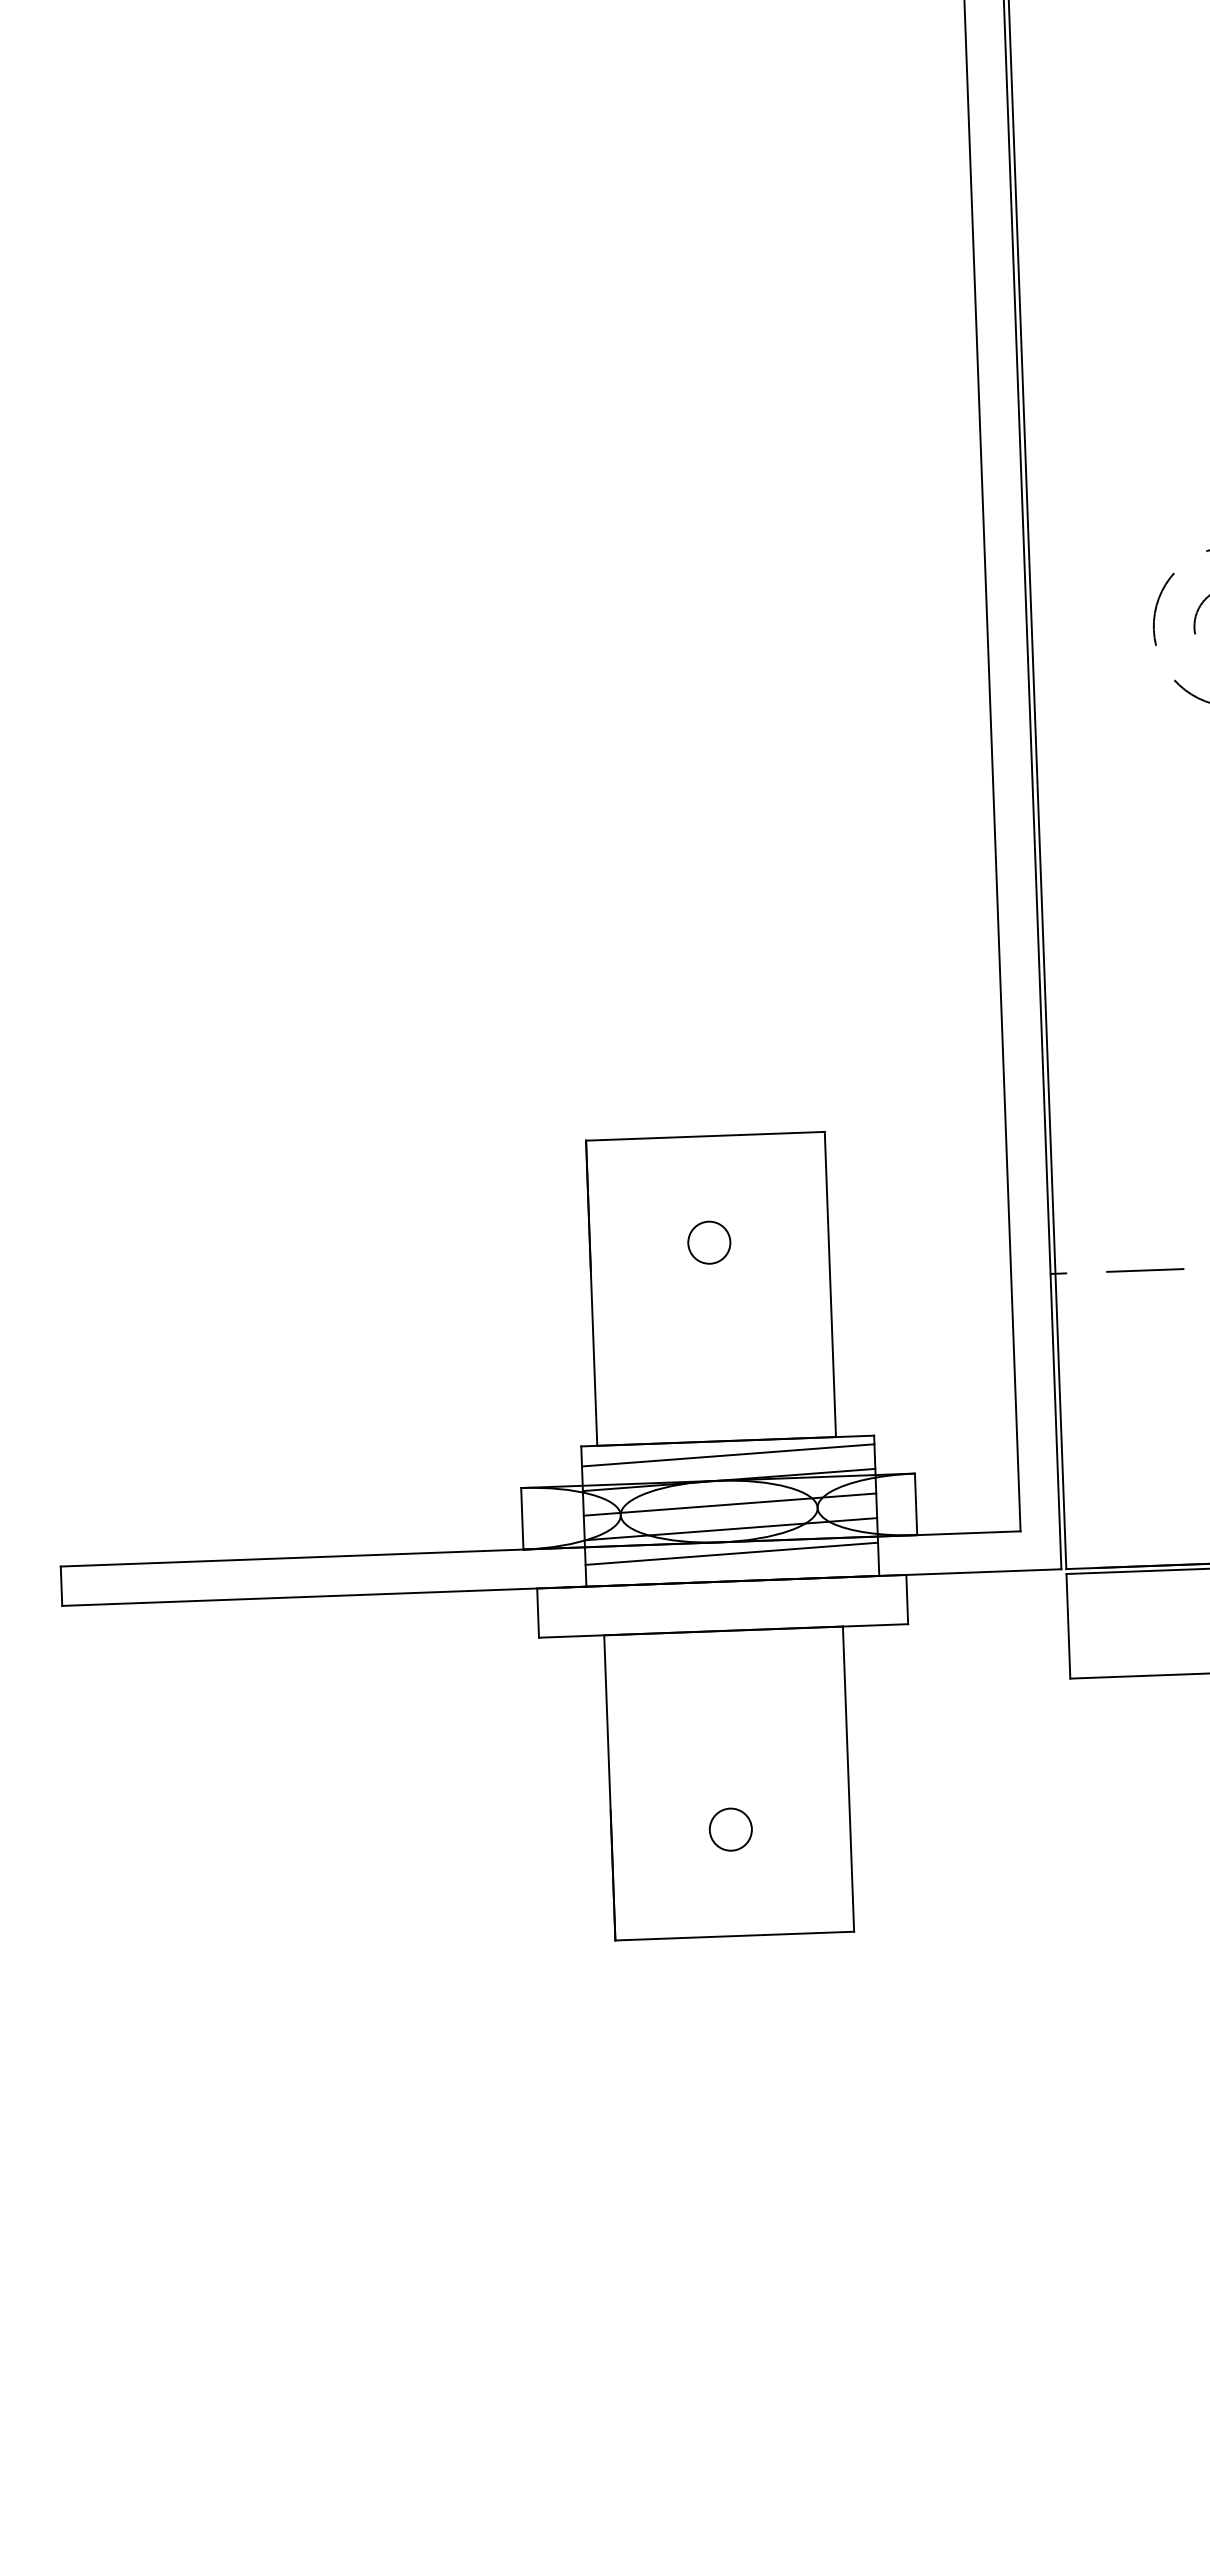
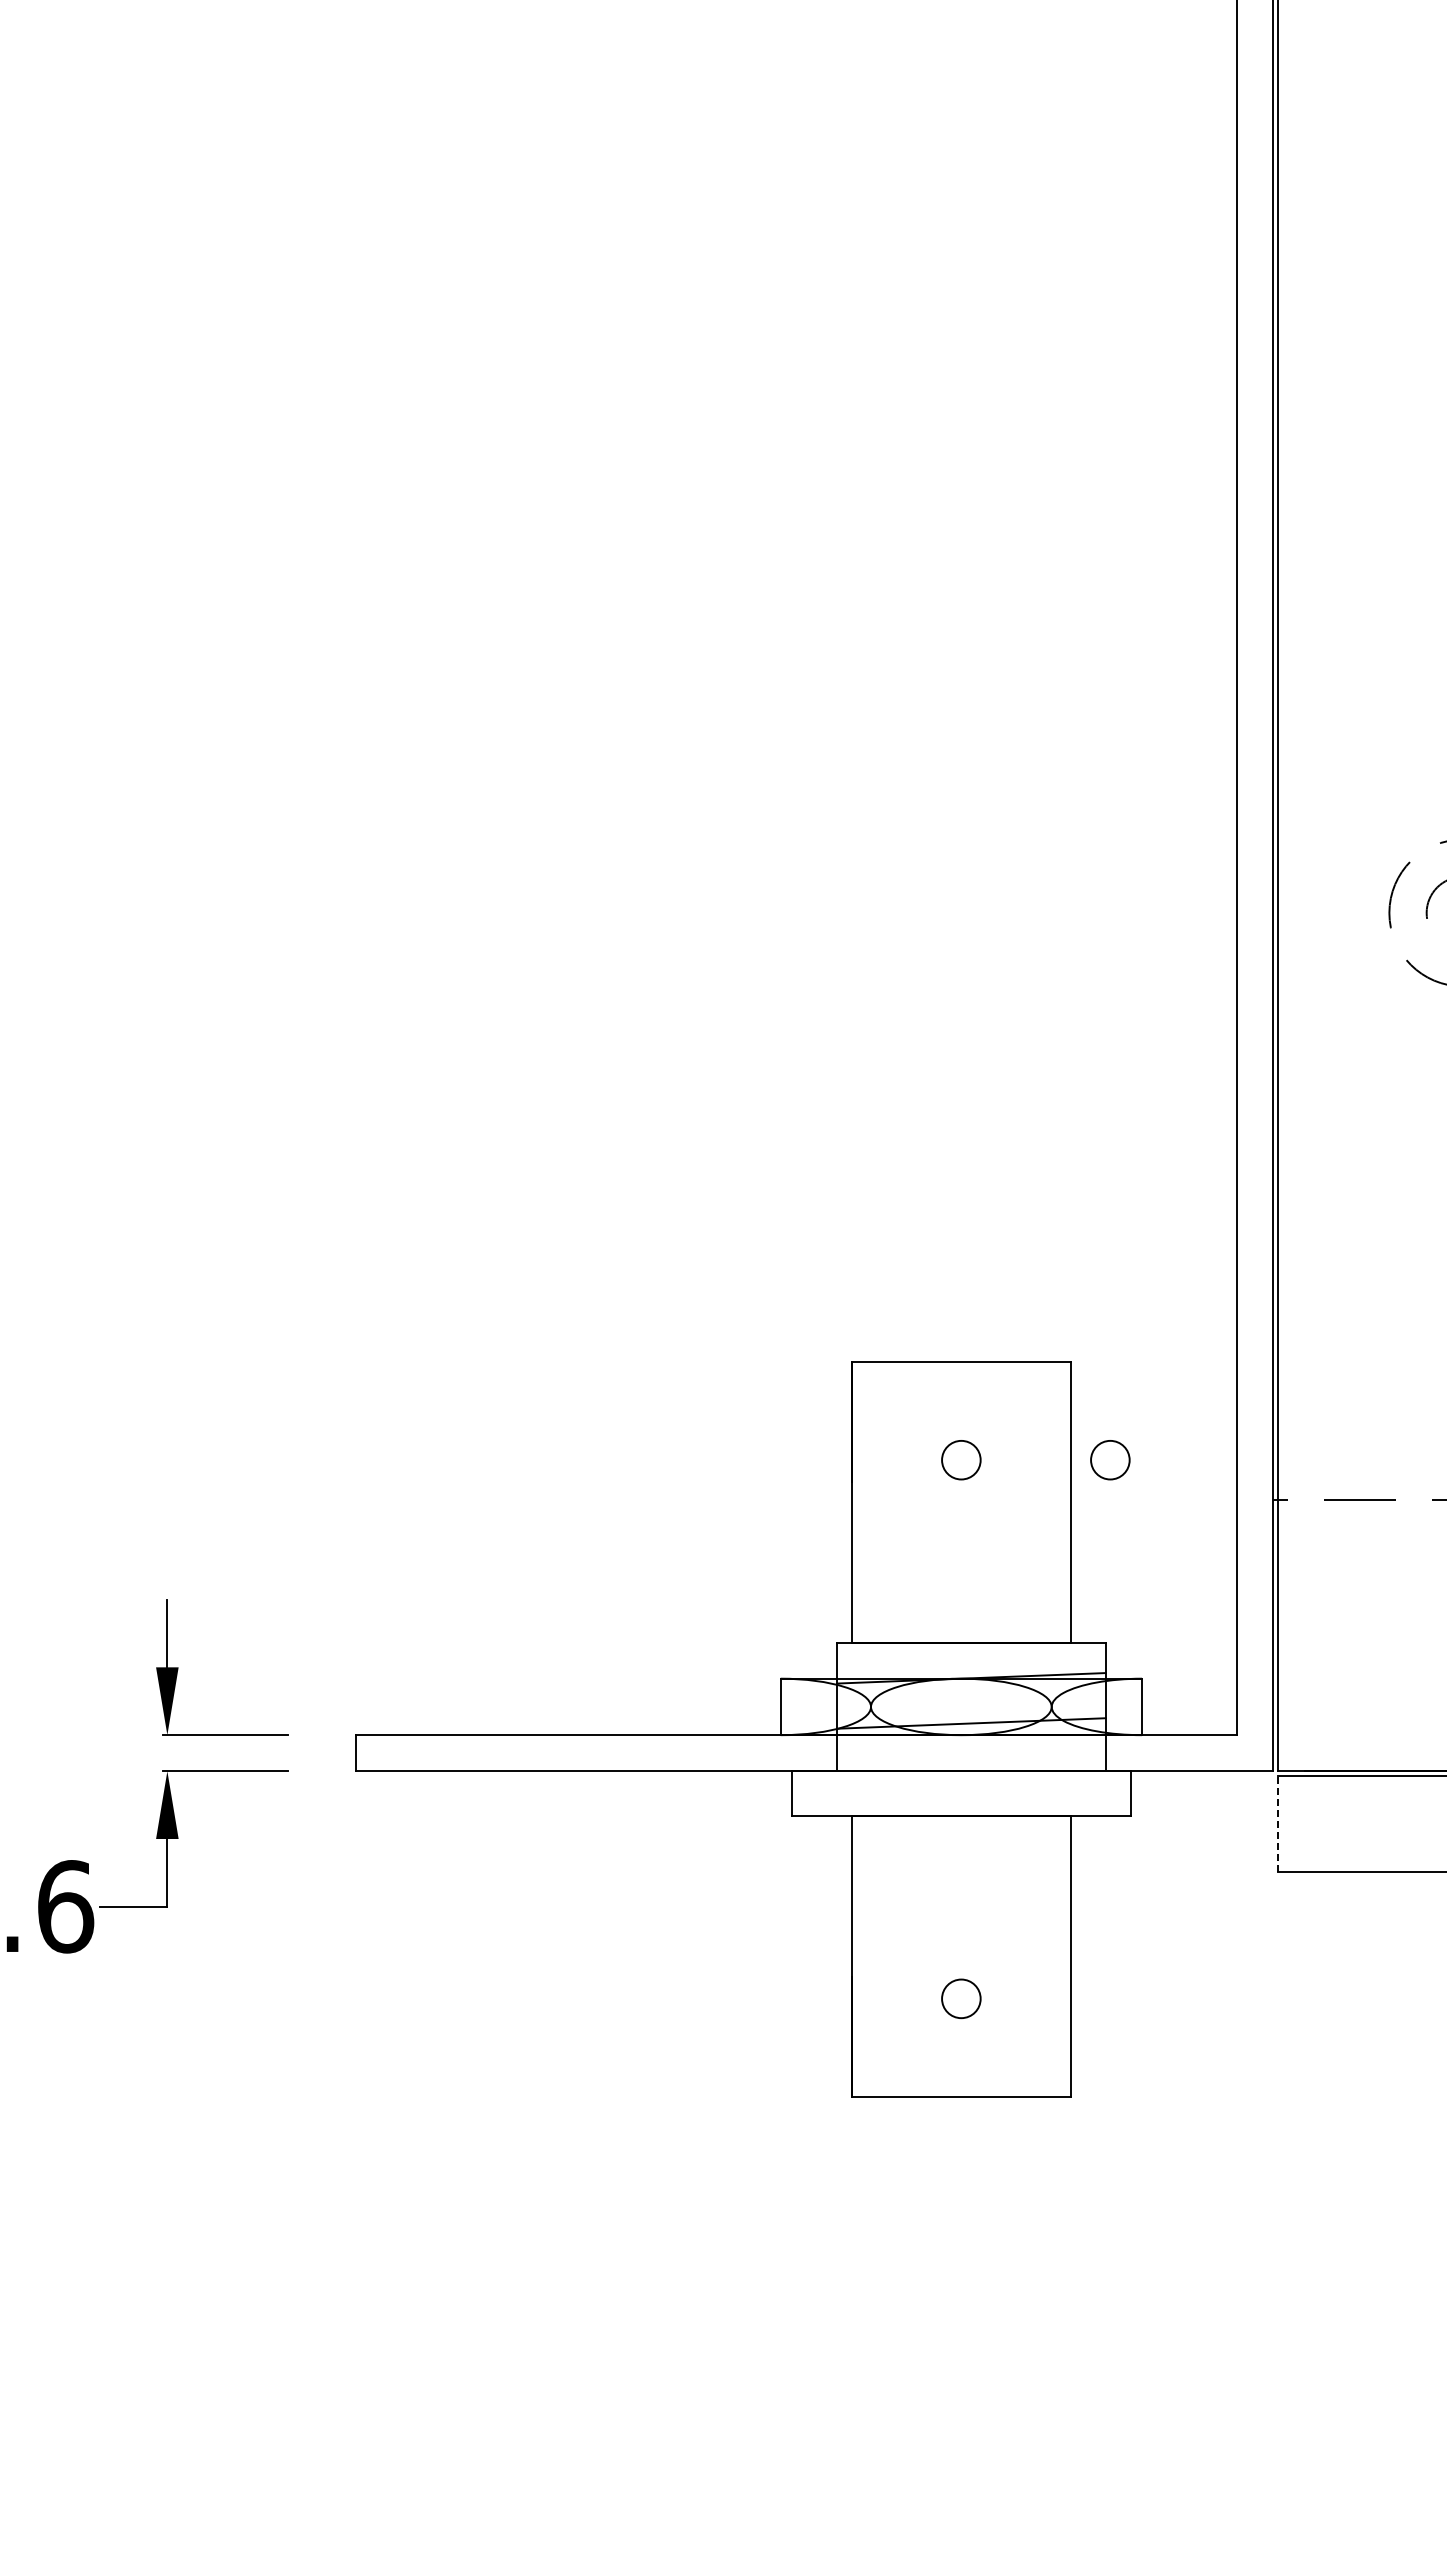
circle: (871, 1237) -> (1110, 1460), added
line: (728, 1455) -> (971, 1655), removed
line: (729, 1504) -> (971, 1700), removed
line: (731, 1553) -> (971, 1745), removed
line: (1068, 1625) -> (1277, 1823), solid -> dashed

